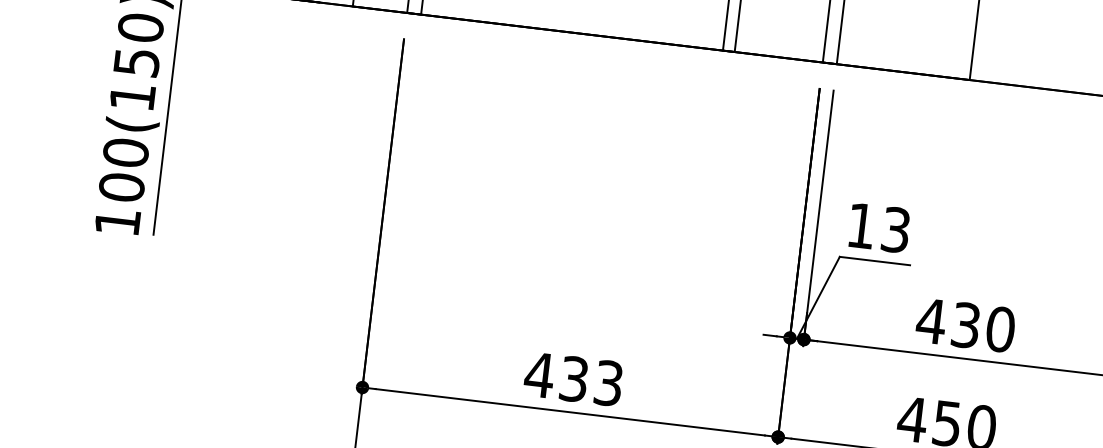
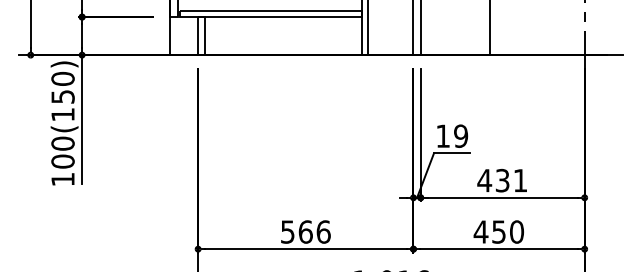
text: (897, 228) -> (461, 135), 13 -> 19
text: (1000, 329) -> (520, 180), 430 -> 431
text: (573, 378) -> (305, 231), 433 -> 566

